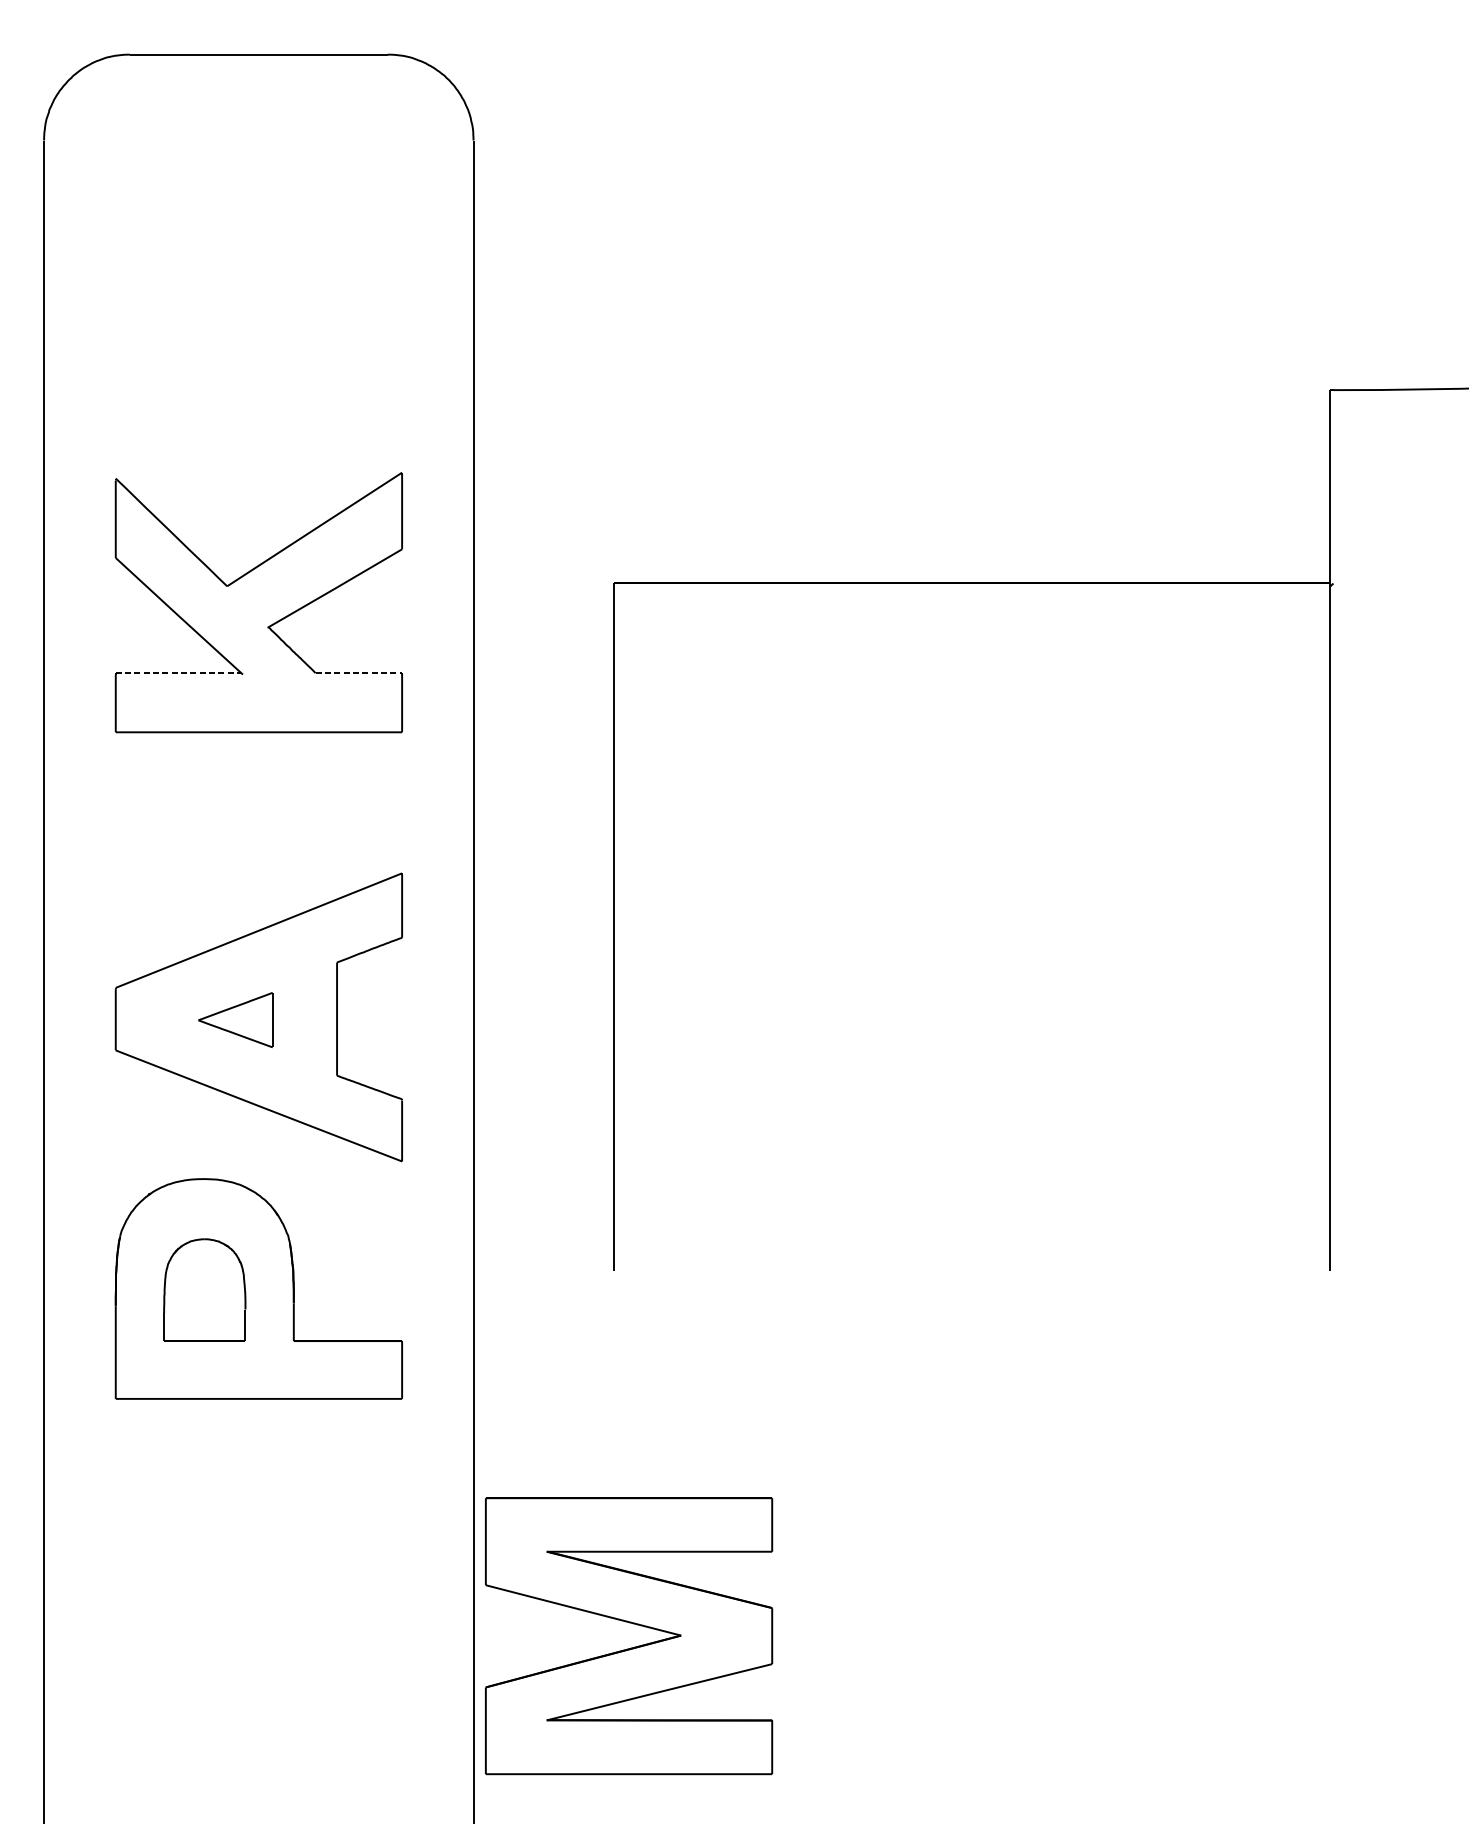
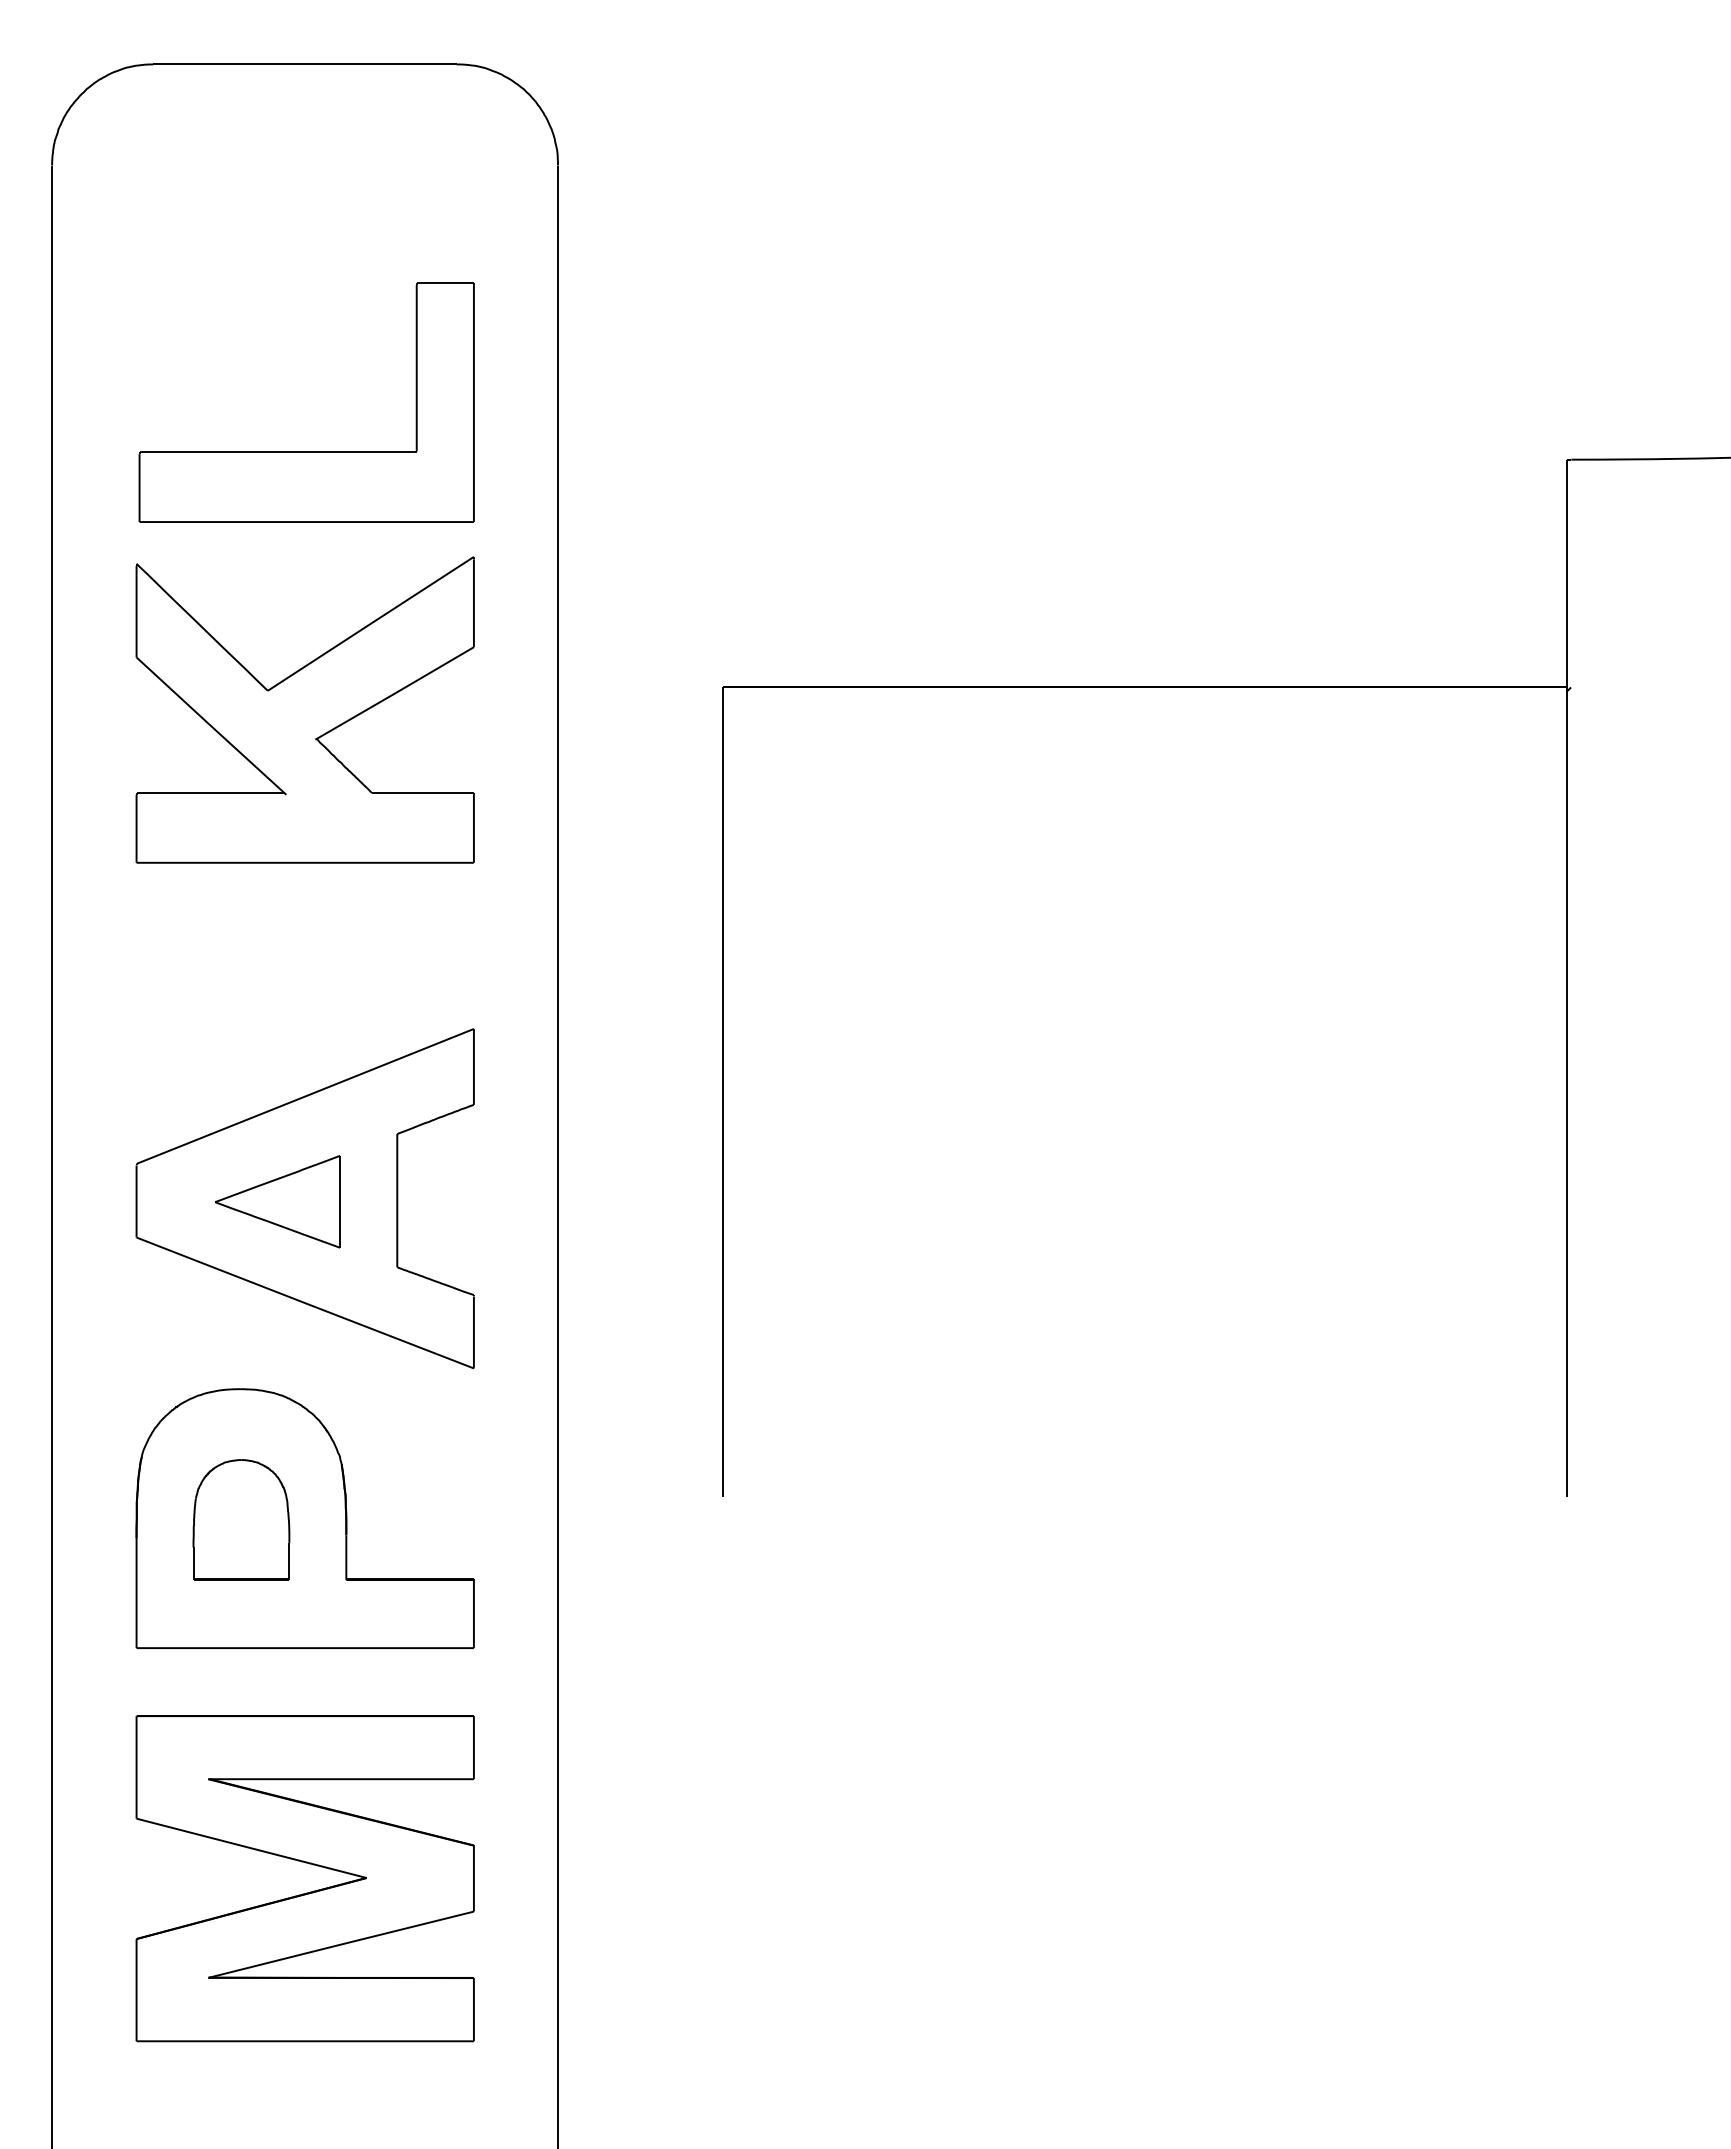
part: (260, 383) -> (306, 451), added
line: (178, 673) -> (210, 793), dashed -> solid
line: (358, 673) -> (422, 793), dashed -> solid
part: (235, 1019) -> (277, 1201), size x1.43
part: (630, 1647) -> (306, 1892), moved

